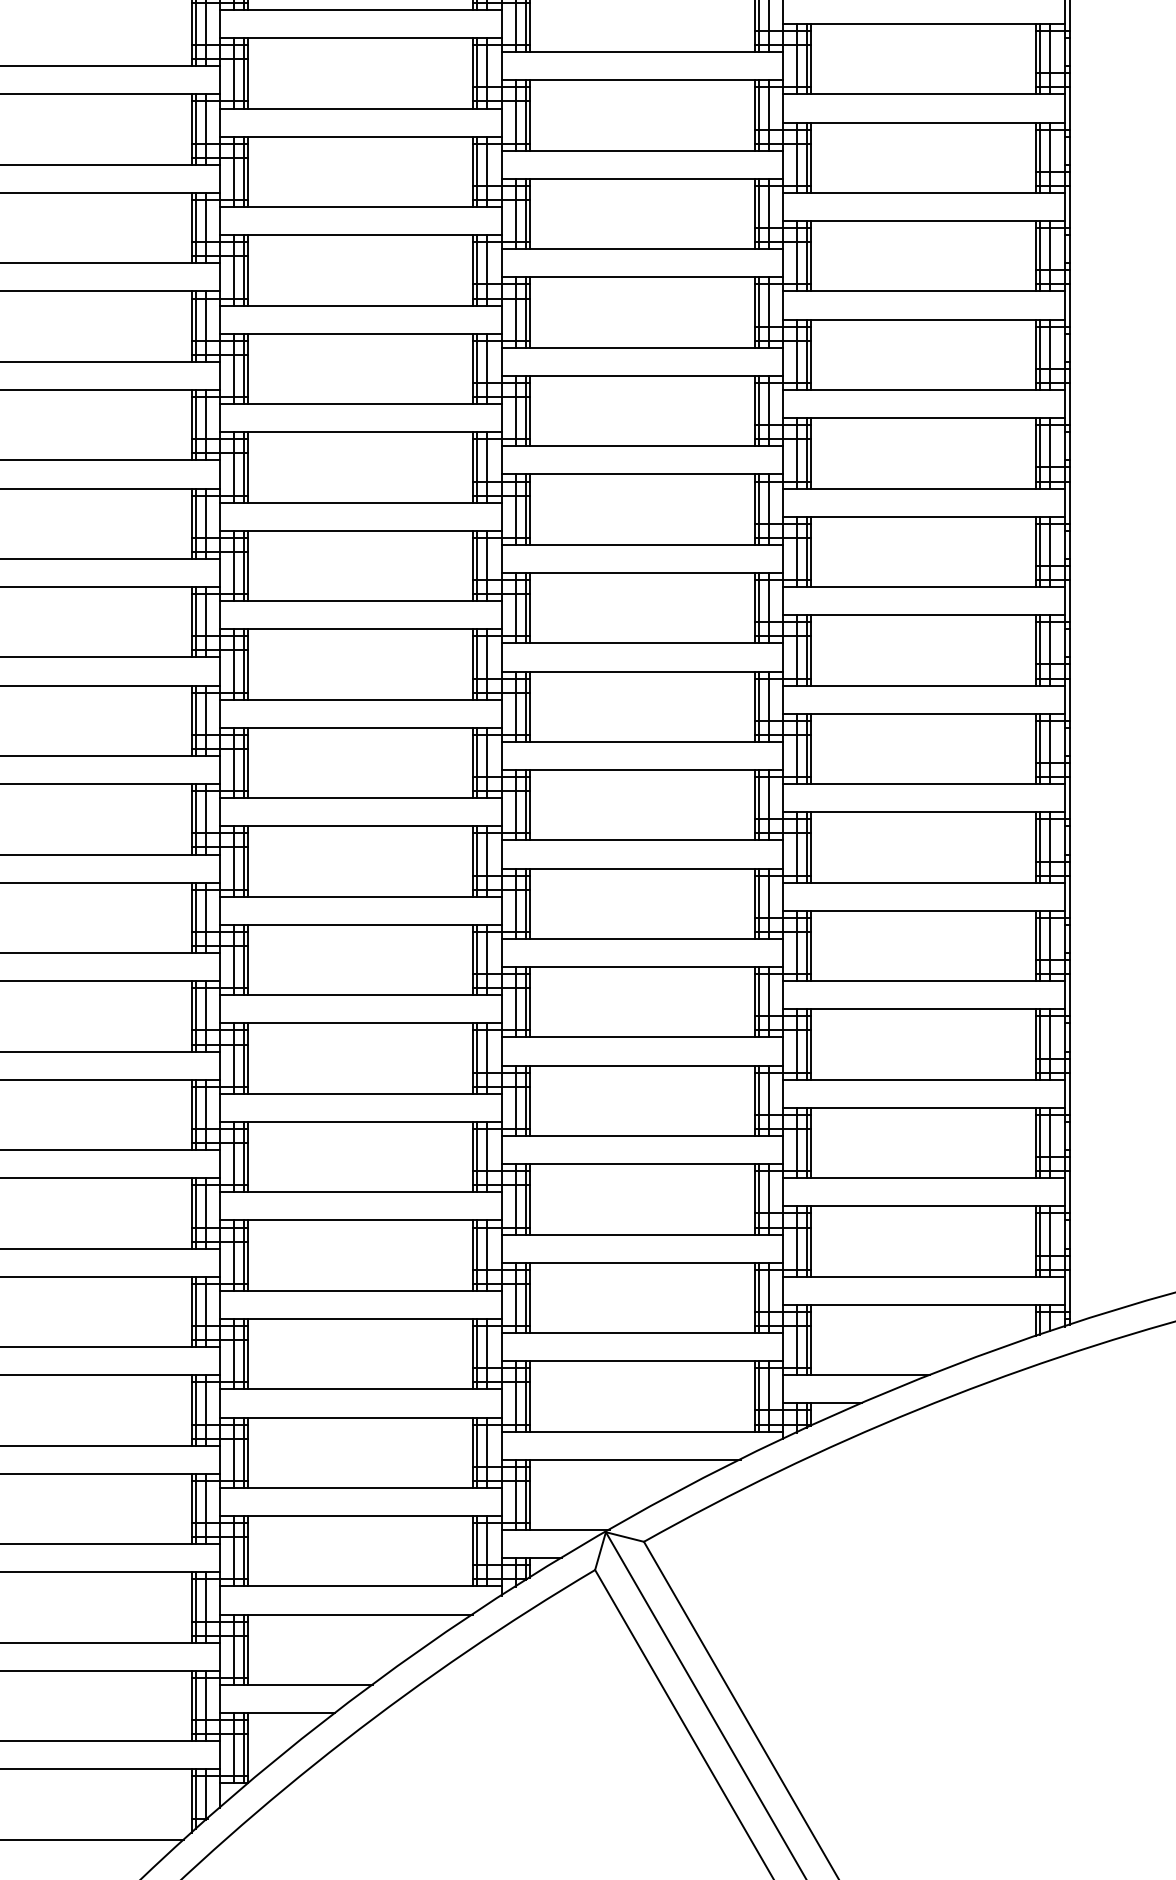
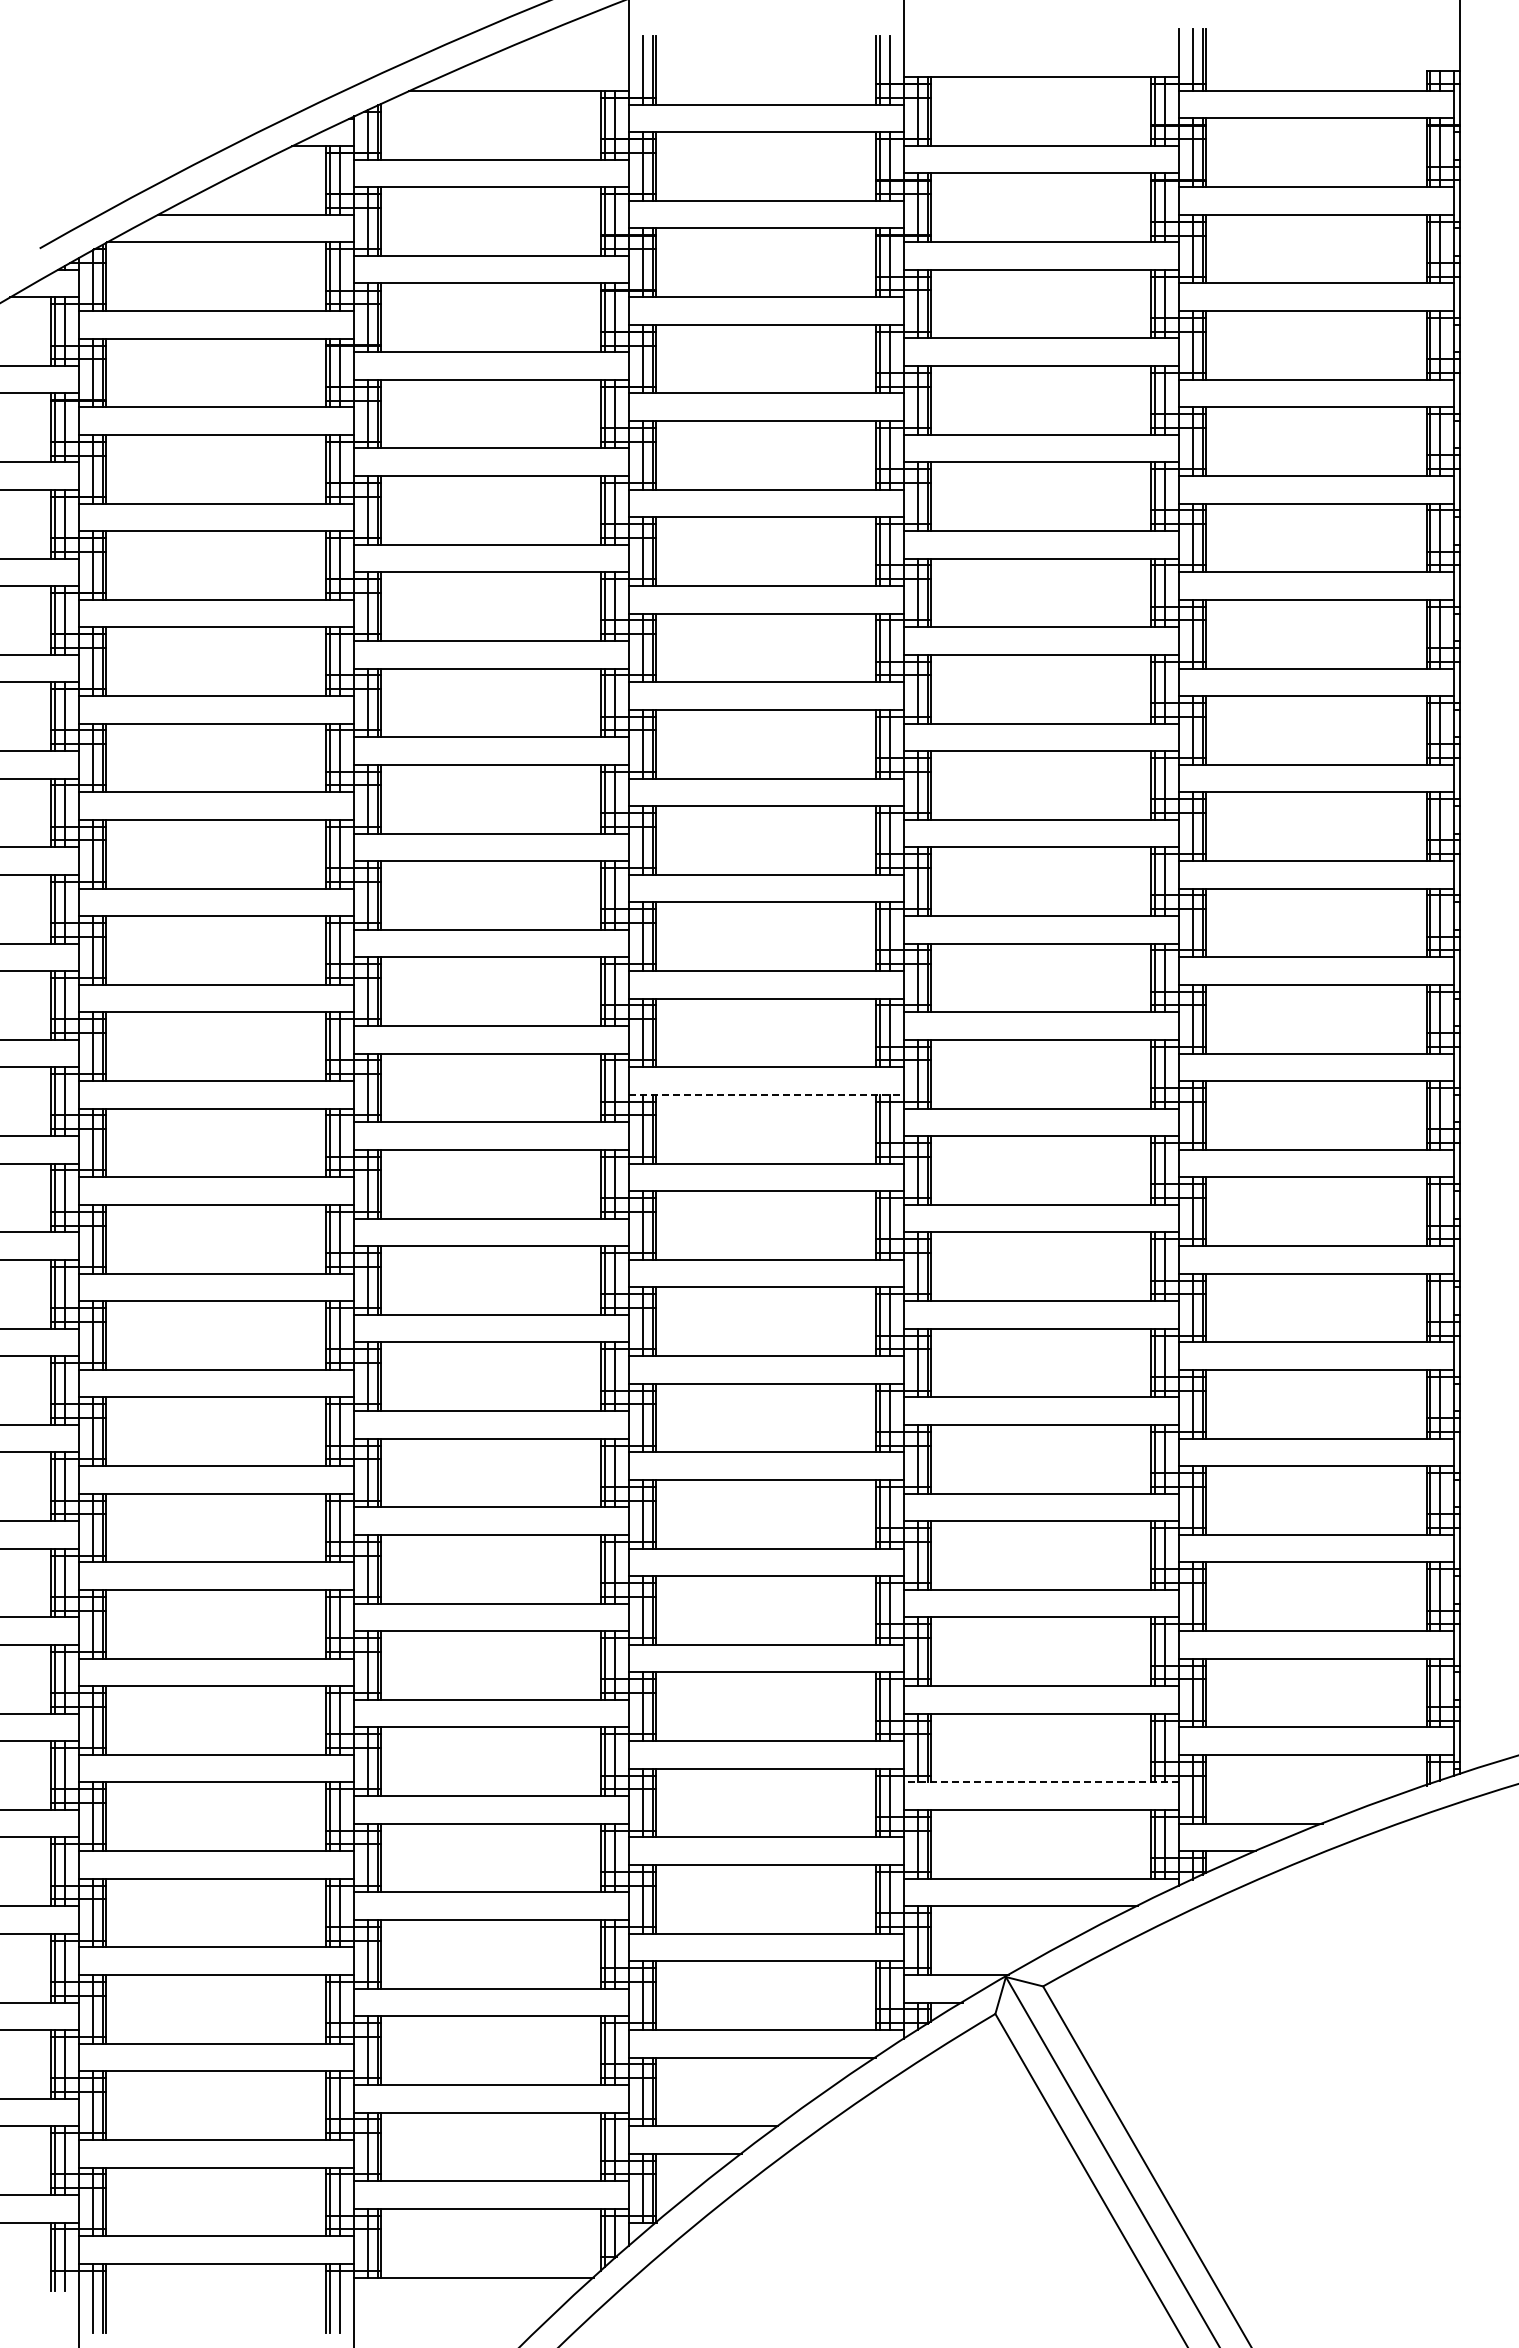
line: (360, 628) -> (766, 1094), solid -> dashed
line: (642, 1333) -> (1041, 1782), solid -> dashed

